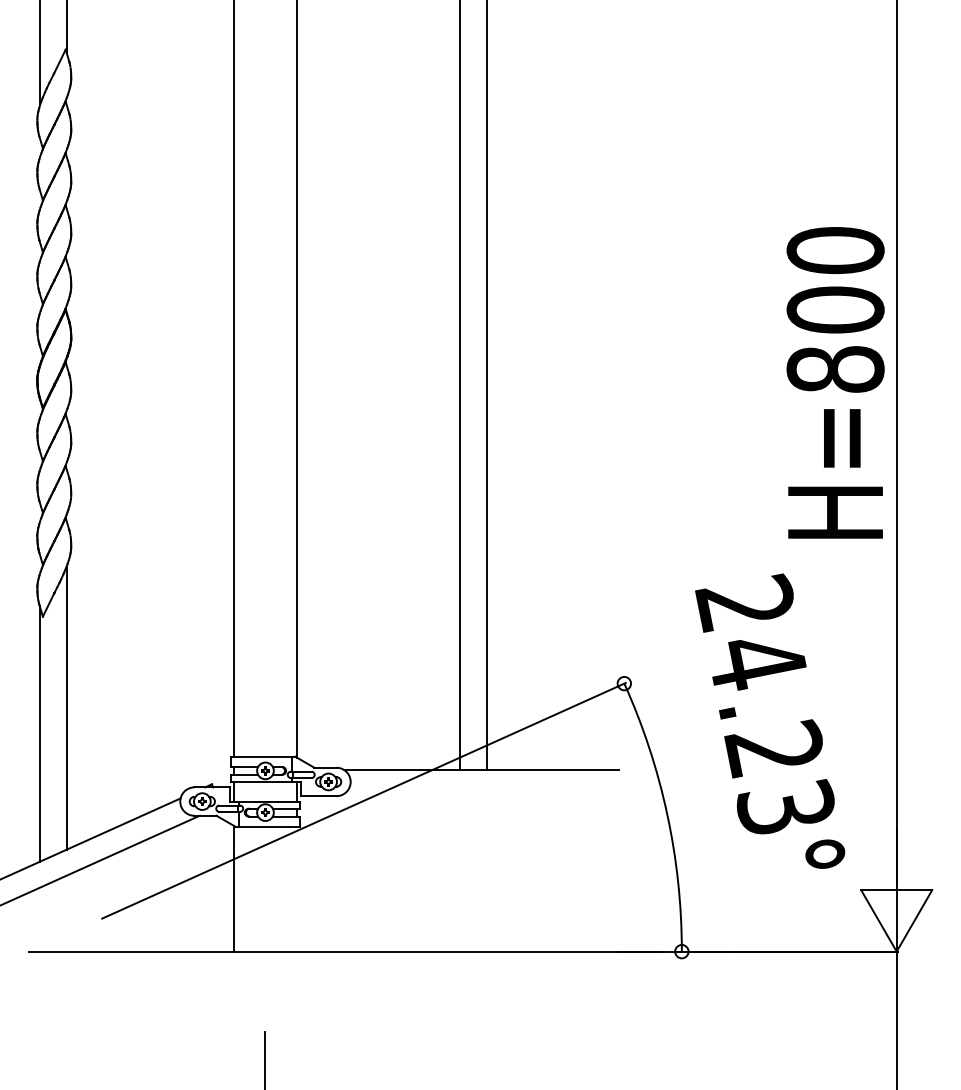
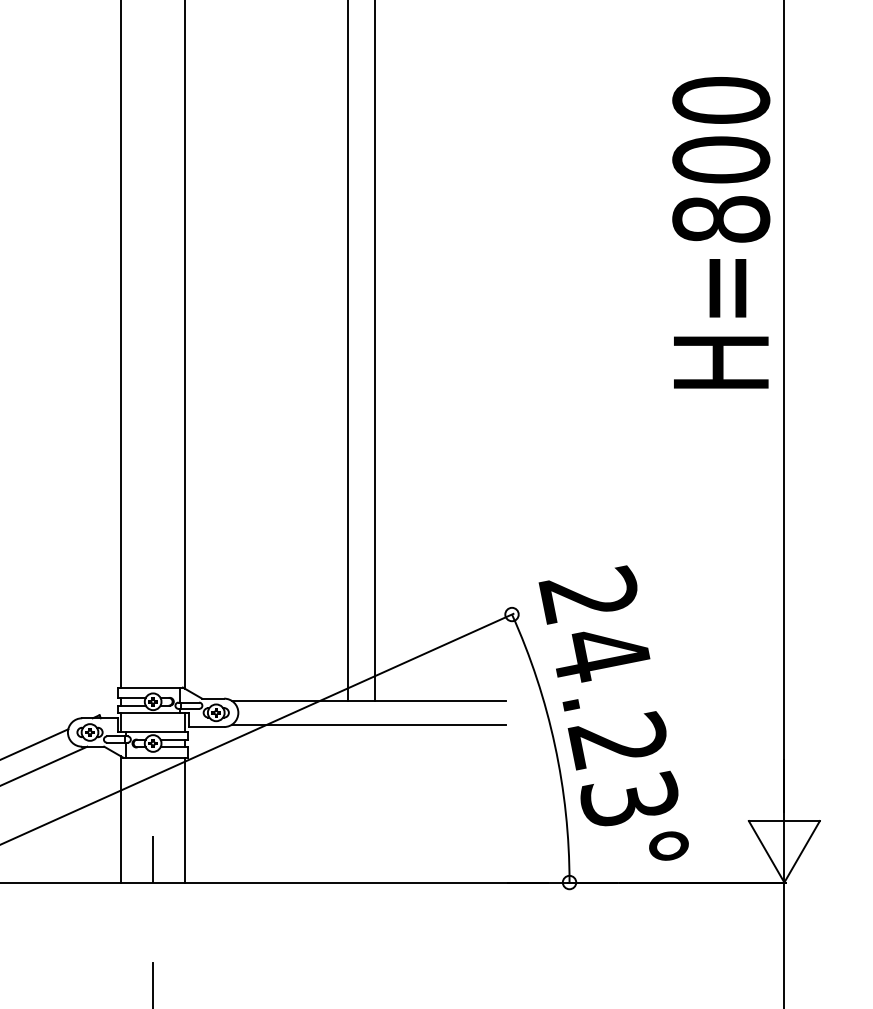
text: (835, 382) -> (721, 232), moved
text: (770, 720) -> (614, 712), moved
line: (481, 793) -> (369, 724), added
line: (297, 888) -> (185, 819), added
line: (265, 927) -> (153, 858), added

